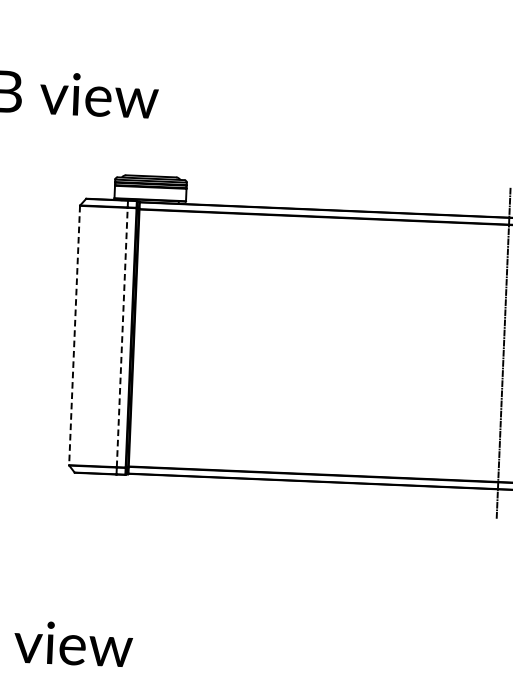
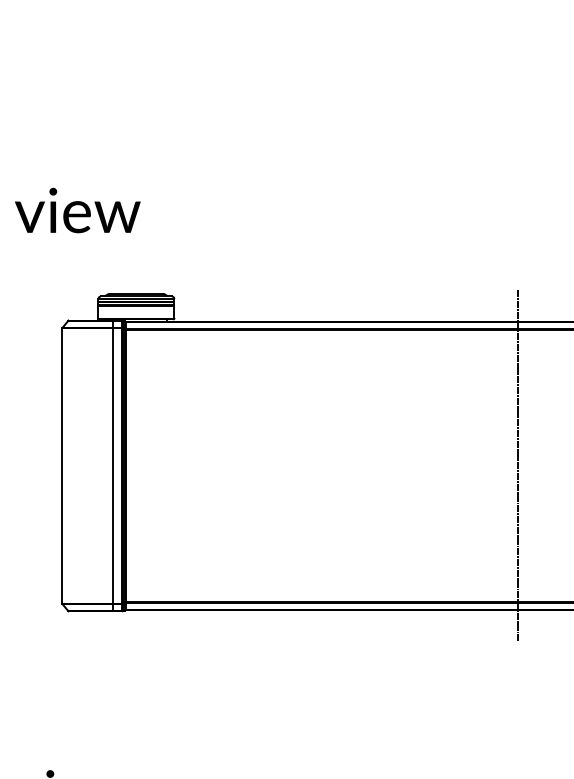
line: (74, 335) -> (62, 465), dashed -> solid
line: (121, 337) -> (112, 465), dashed -> solid

